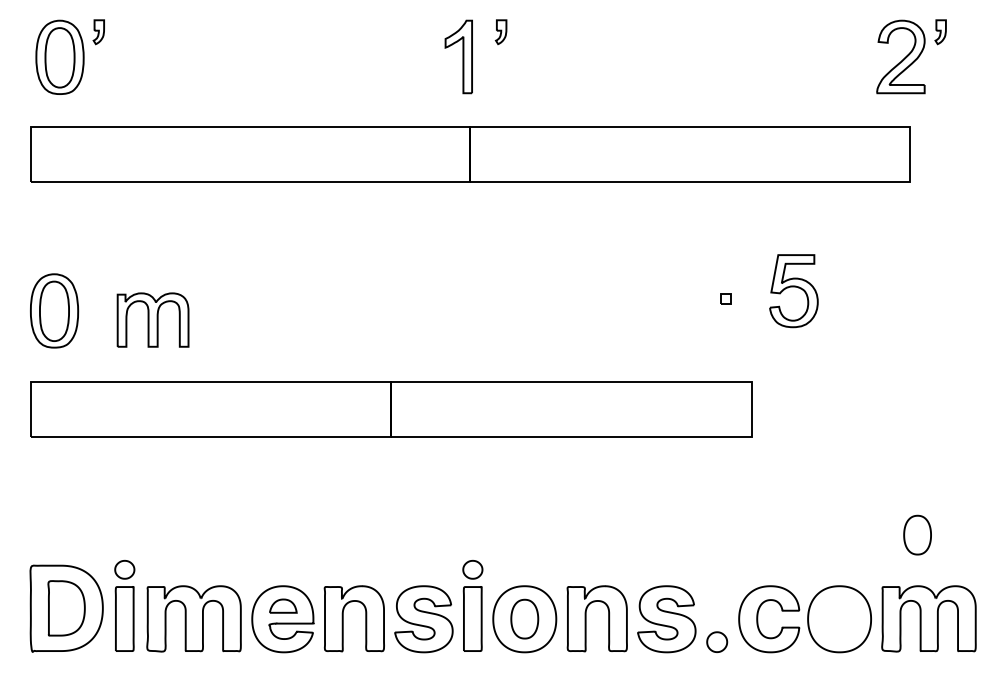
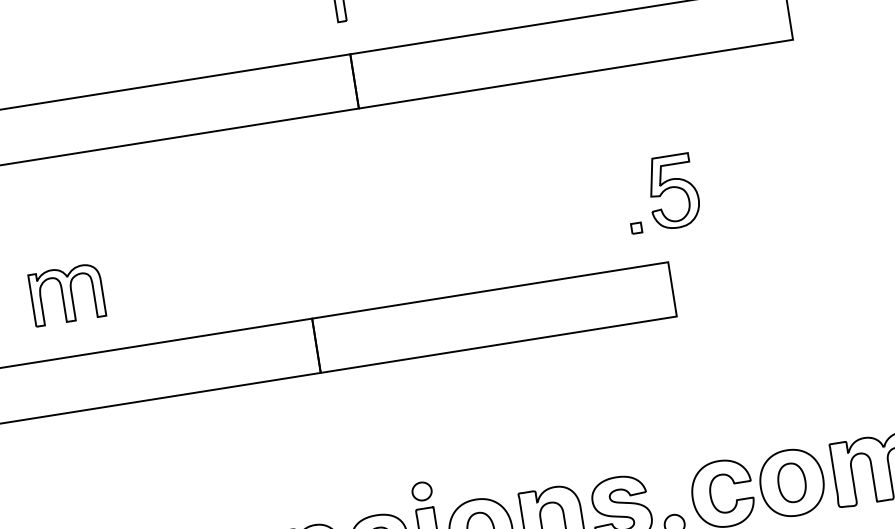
part: (793, 291) -> (672, 192), moved
part: (725, 298) -> (636, 227), moved
part: (917, 534) -> (791, 482), moved

